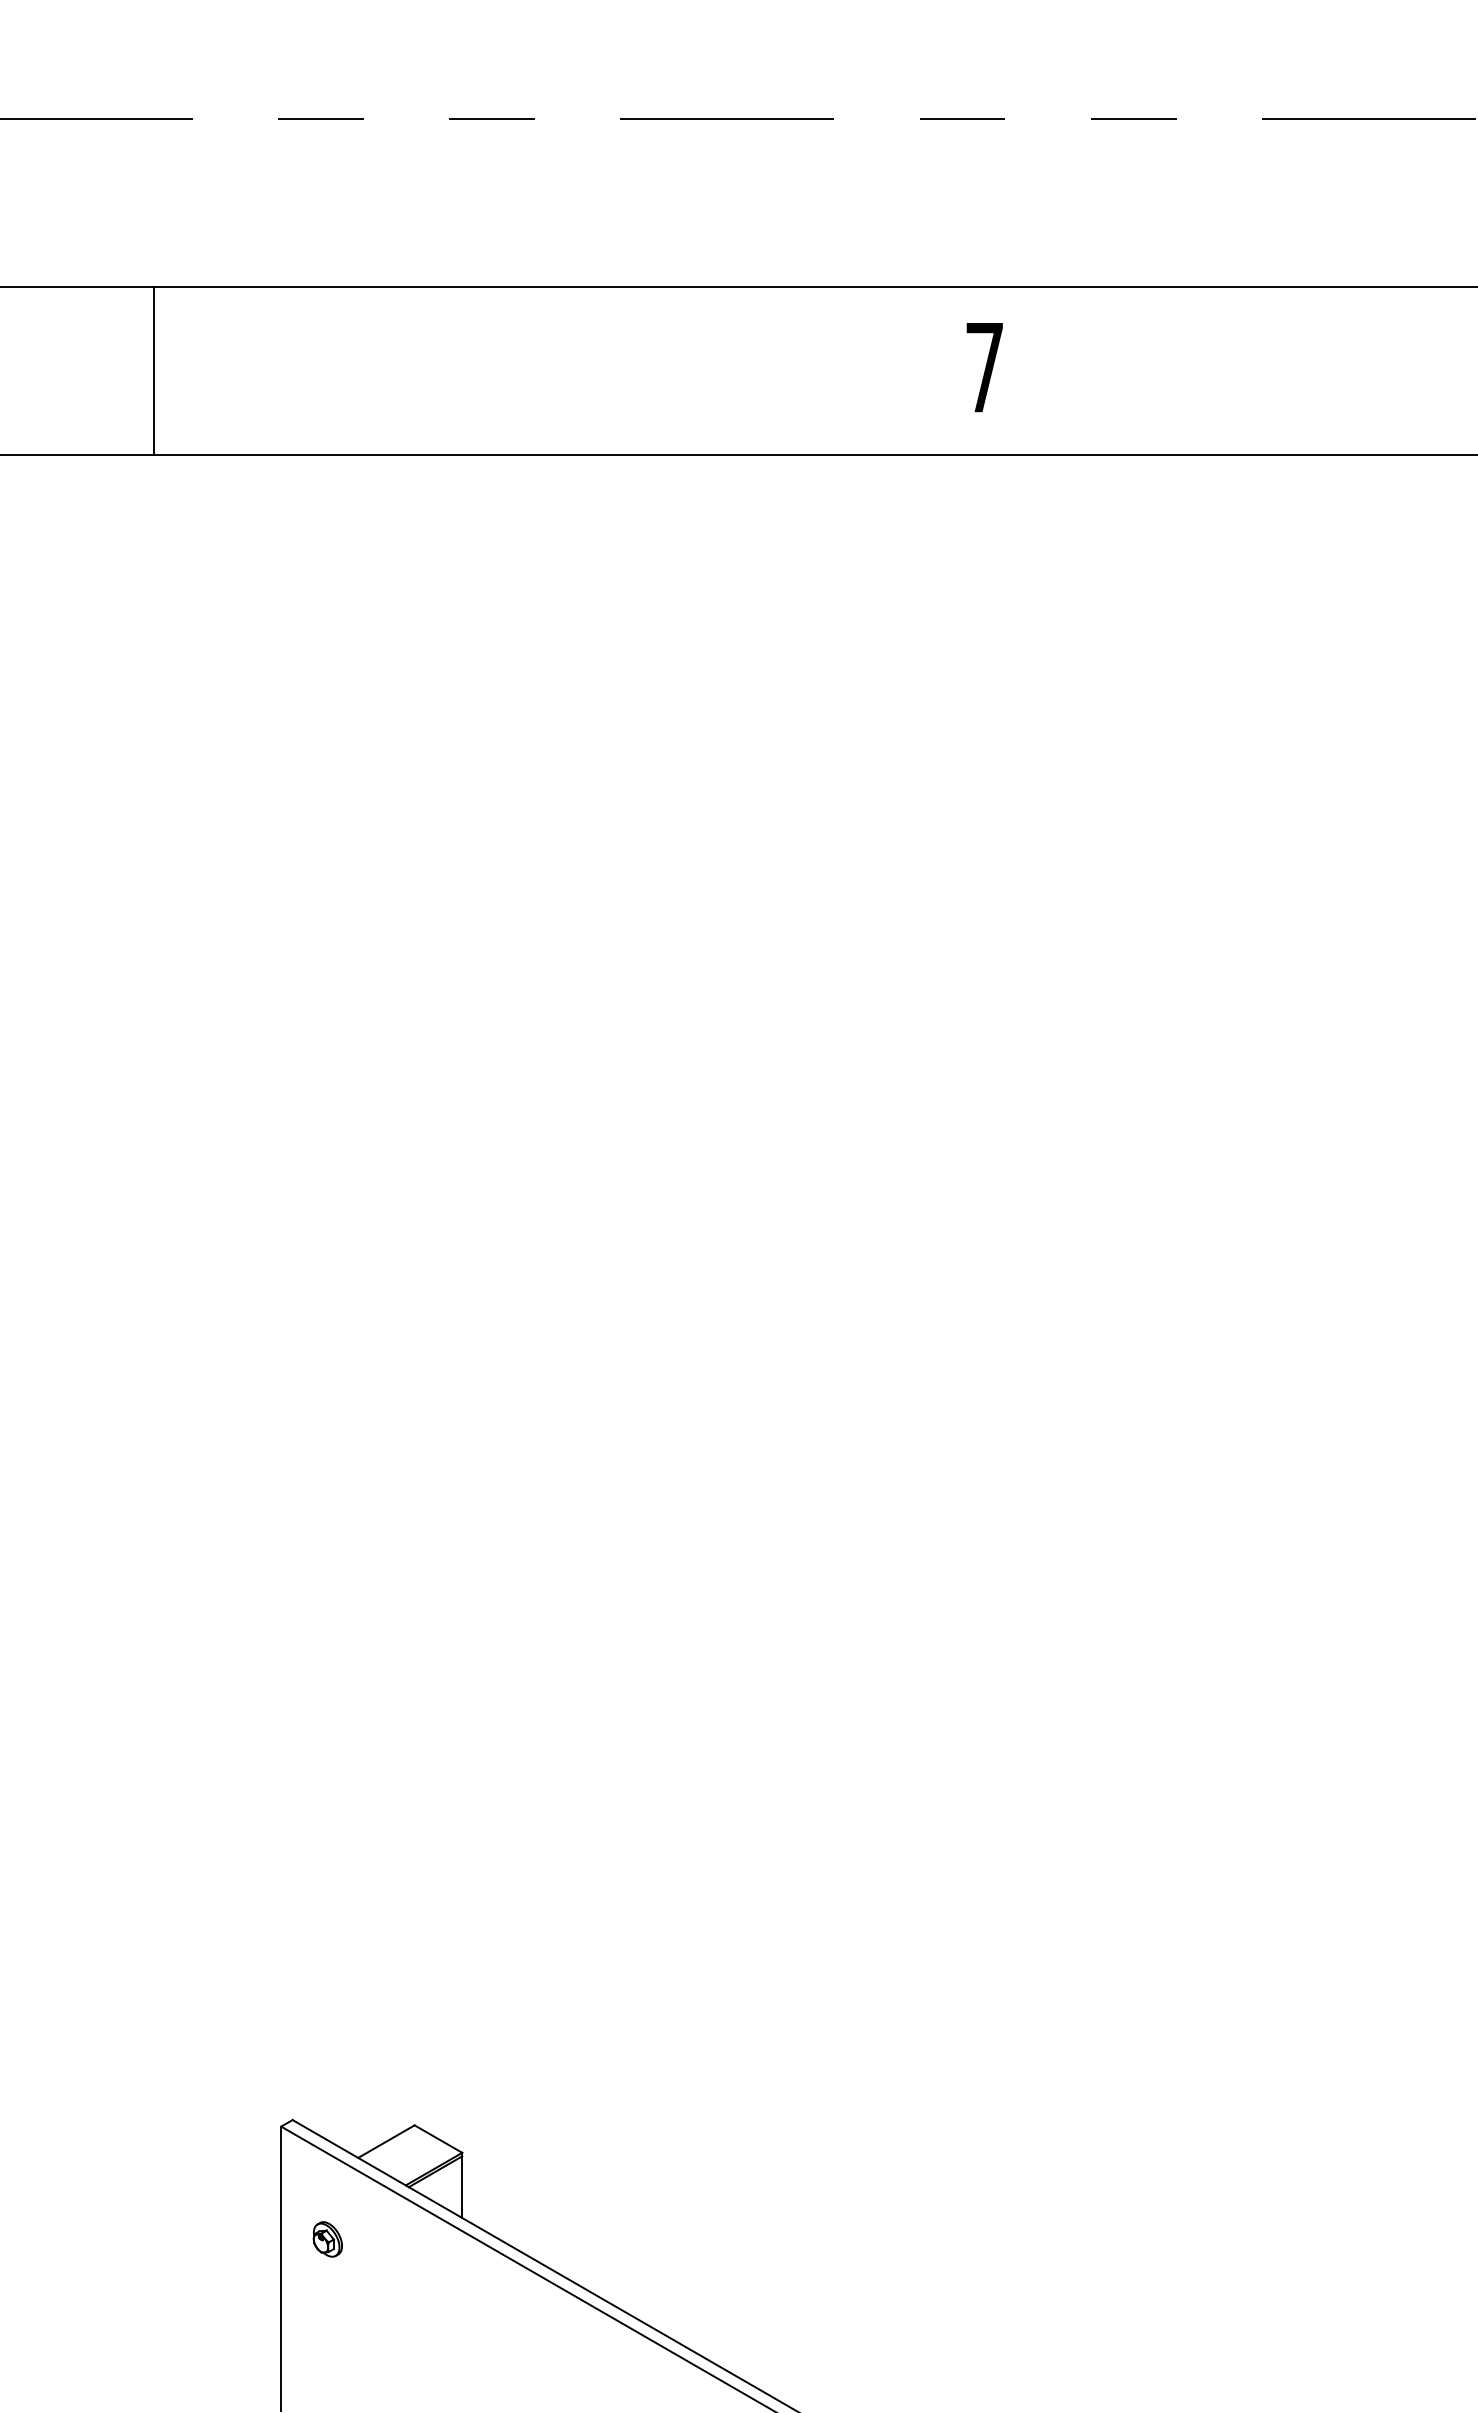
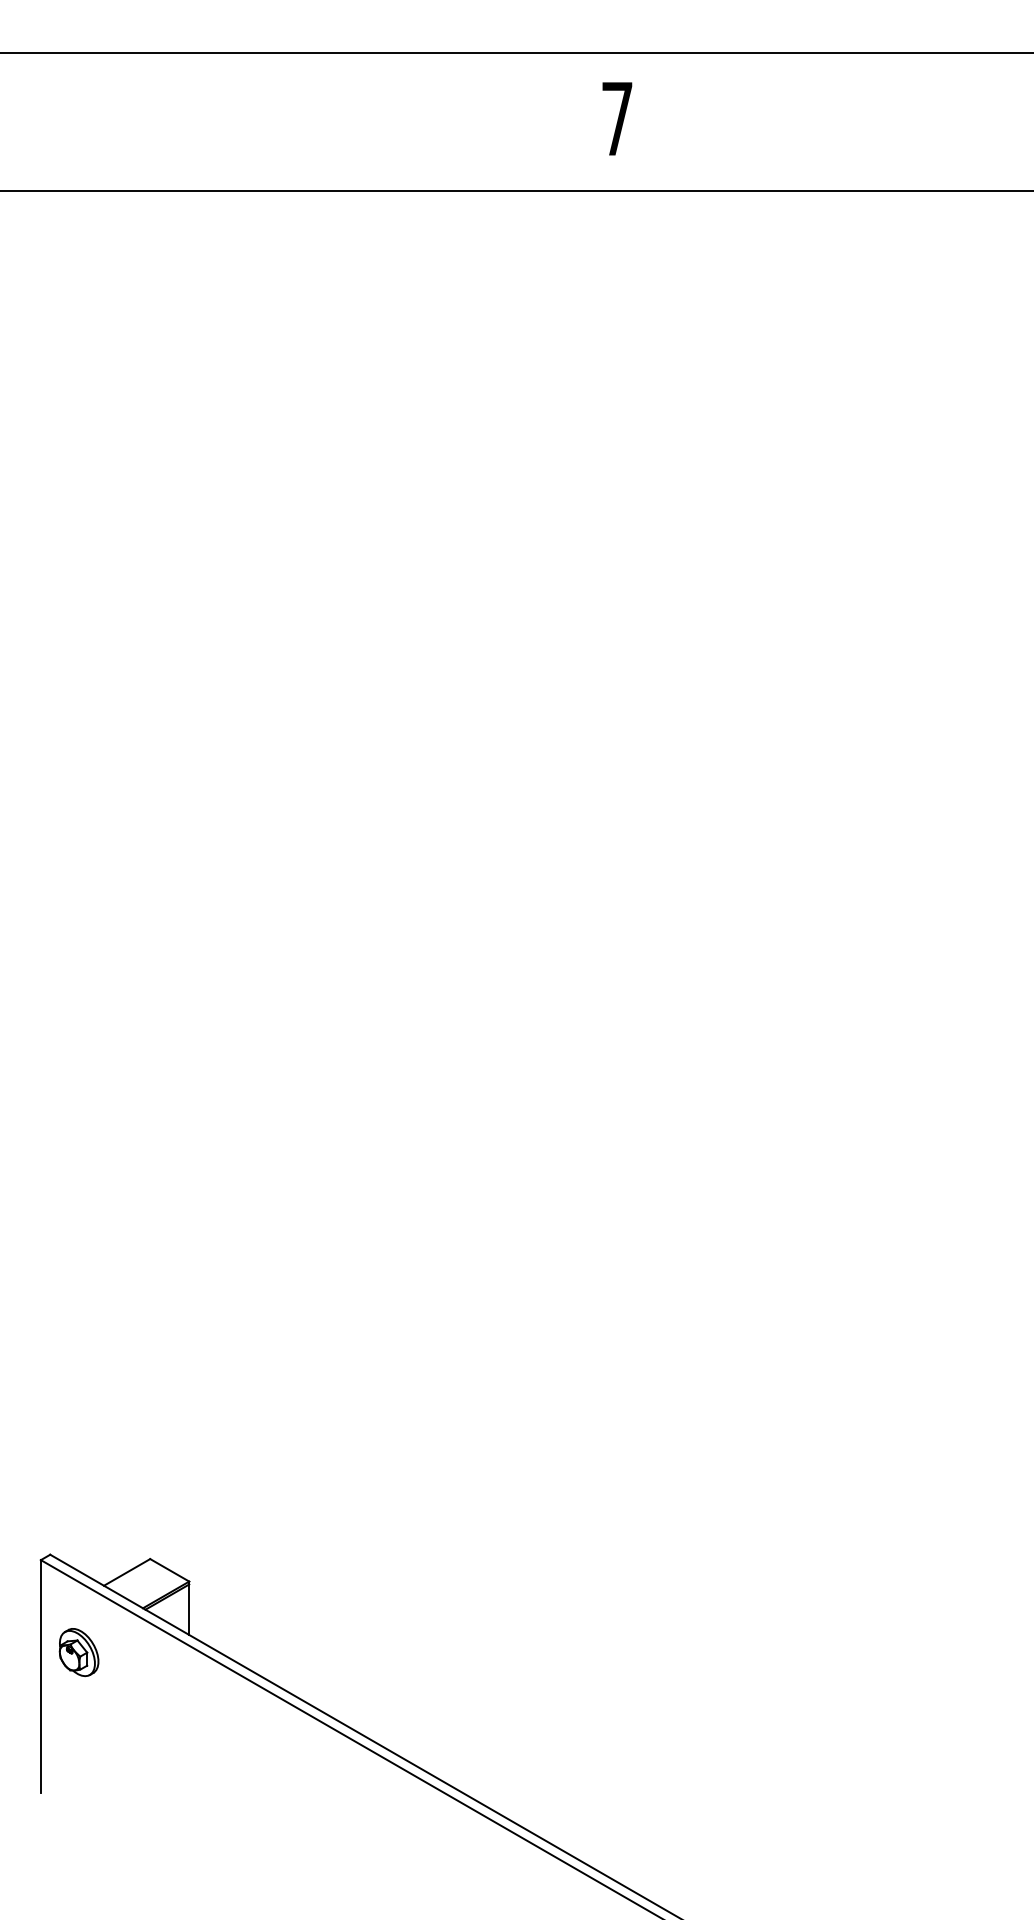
part: (327, 2239) -> (78, 1652), size x1.67

